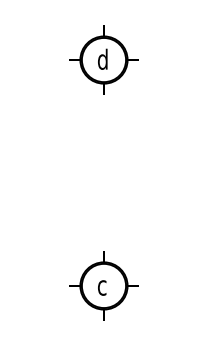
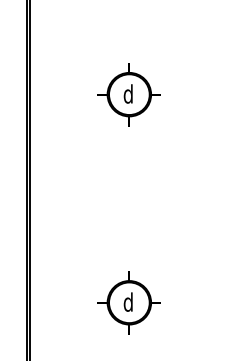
text: (103, 284) -> (128, 301), c -> d

